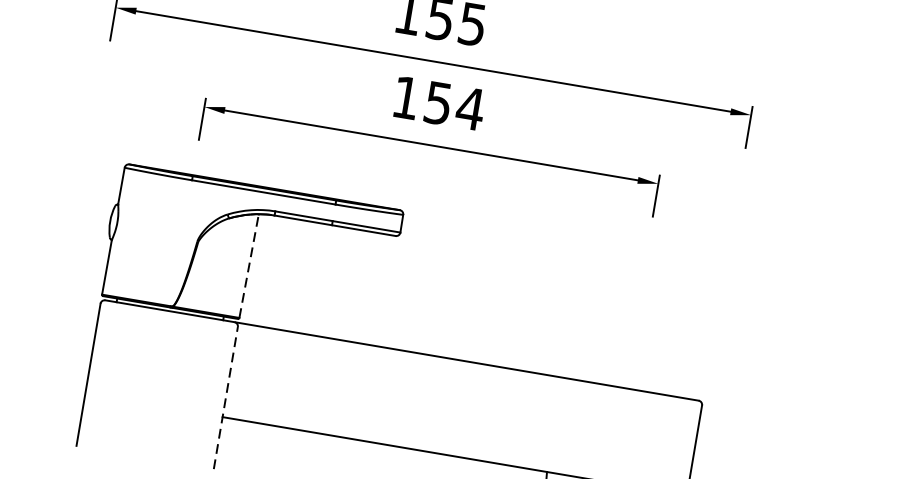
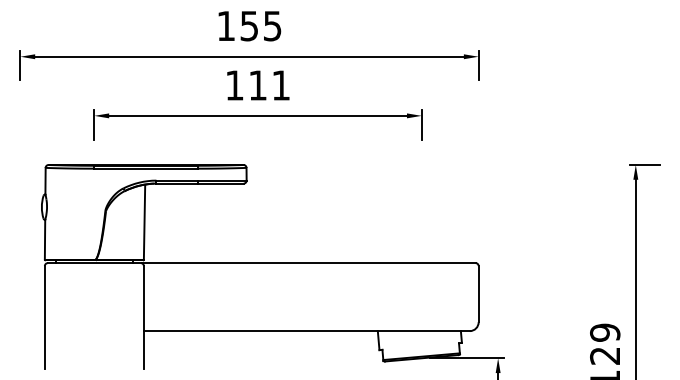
text: (454, 106) -> (269, 85), 154 -> 111
line: (248, 266) -> (144, 222), dashed -> solid
line: (225, 396) -> (143, 316), dashed -> solid

